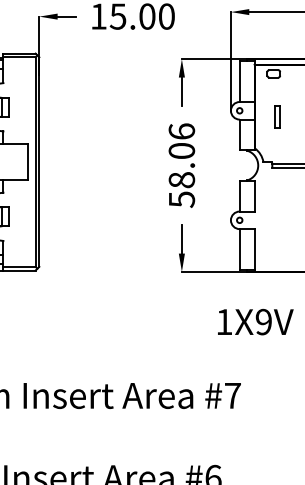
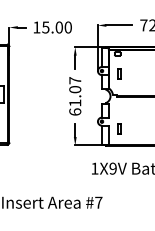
text: (182, 163) -> (75, 95), 58.06 -> 61.07
part: (277, 235) -> (119, 128), added

